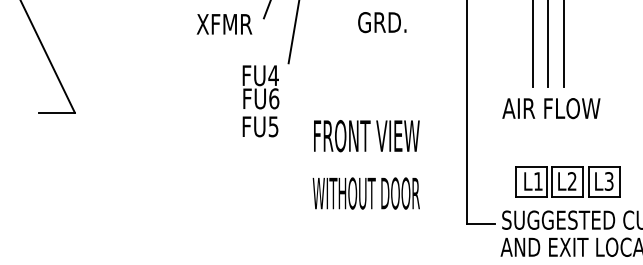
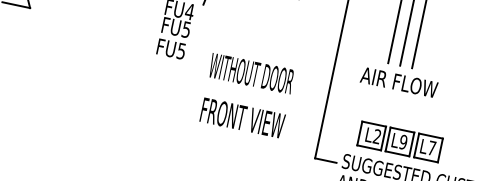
text: (274, 98) -> (186, 29), FU6 -> FU5
text: (365, 136) -> (250, 73), FRONT VIEW -> WITHOUT DOOR
text: (538, 181) -> (377, 136), L1 -> L2
text: (571, 181) -> (402, 142), L2 -> L9
text: (608, 181) -> (431, 148), L3 -> L7
text: (365, 193) -> (241, 117), WITHOUT DOOR -> FRONT VIEW

